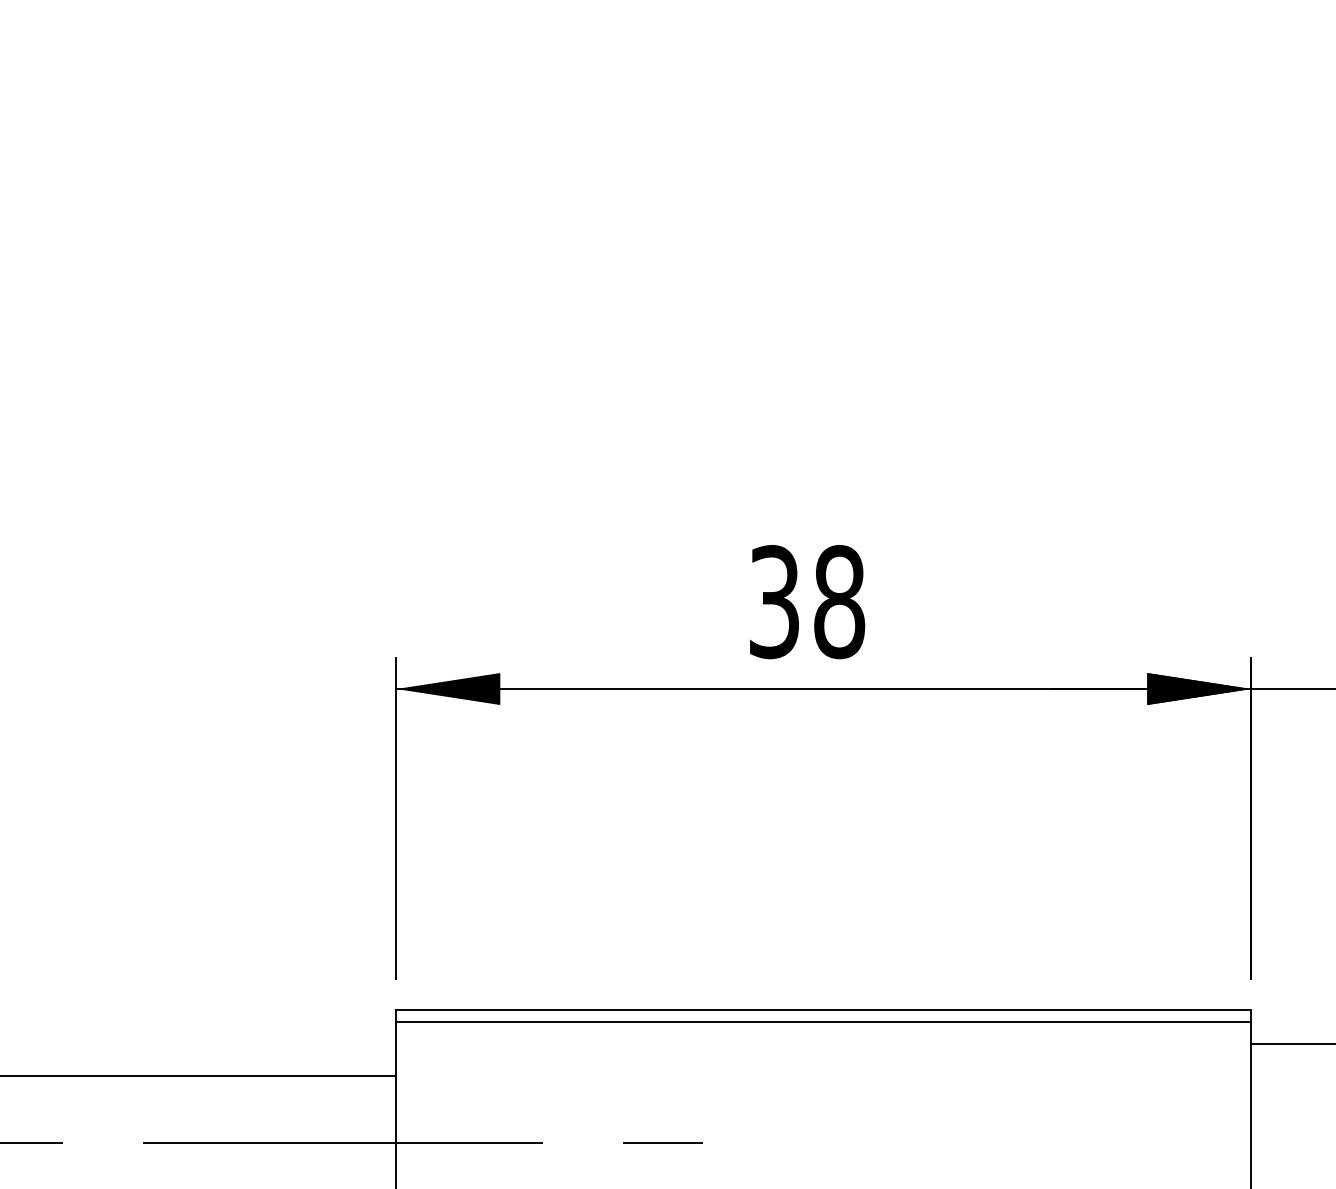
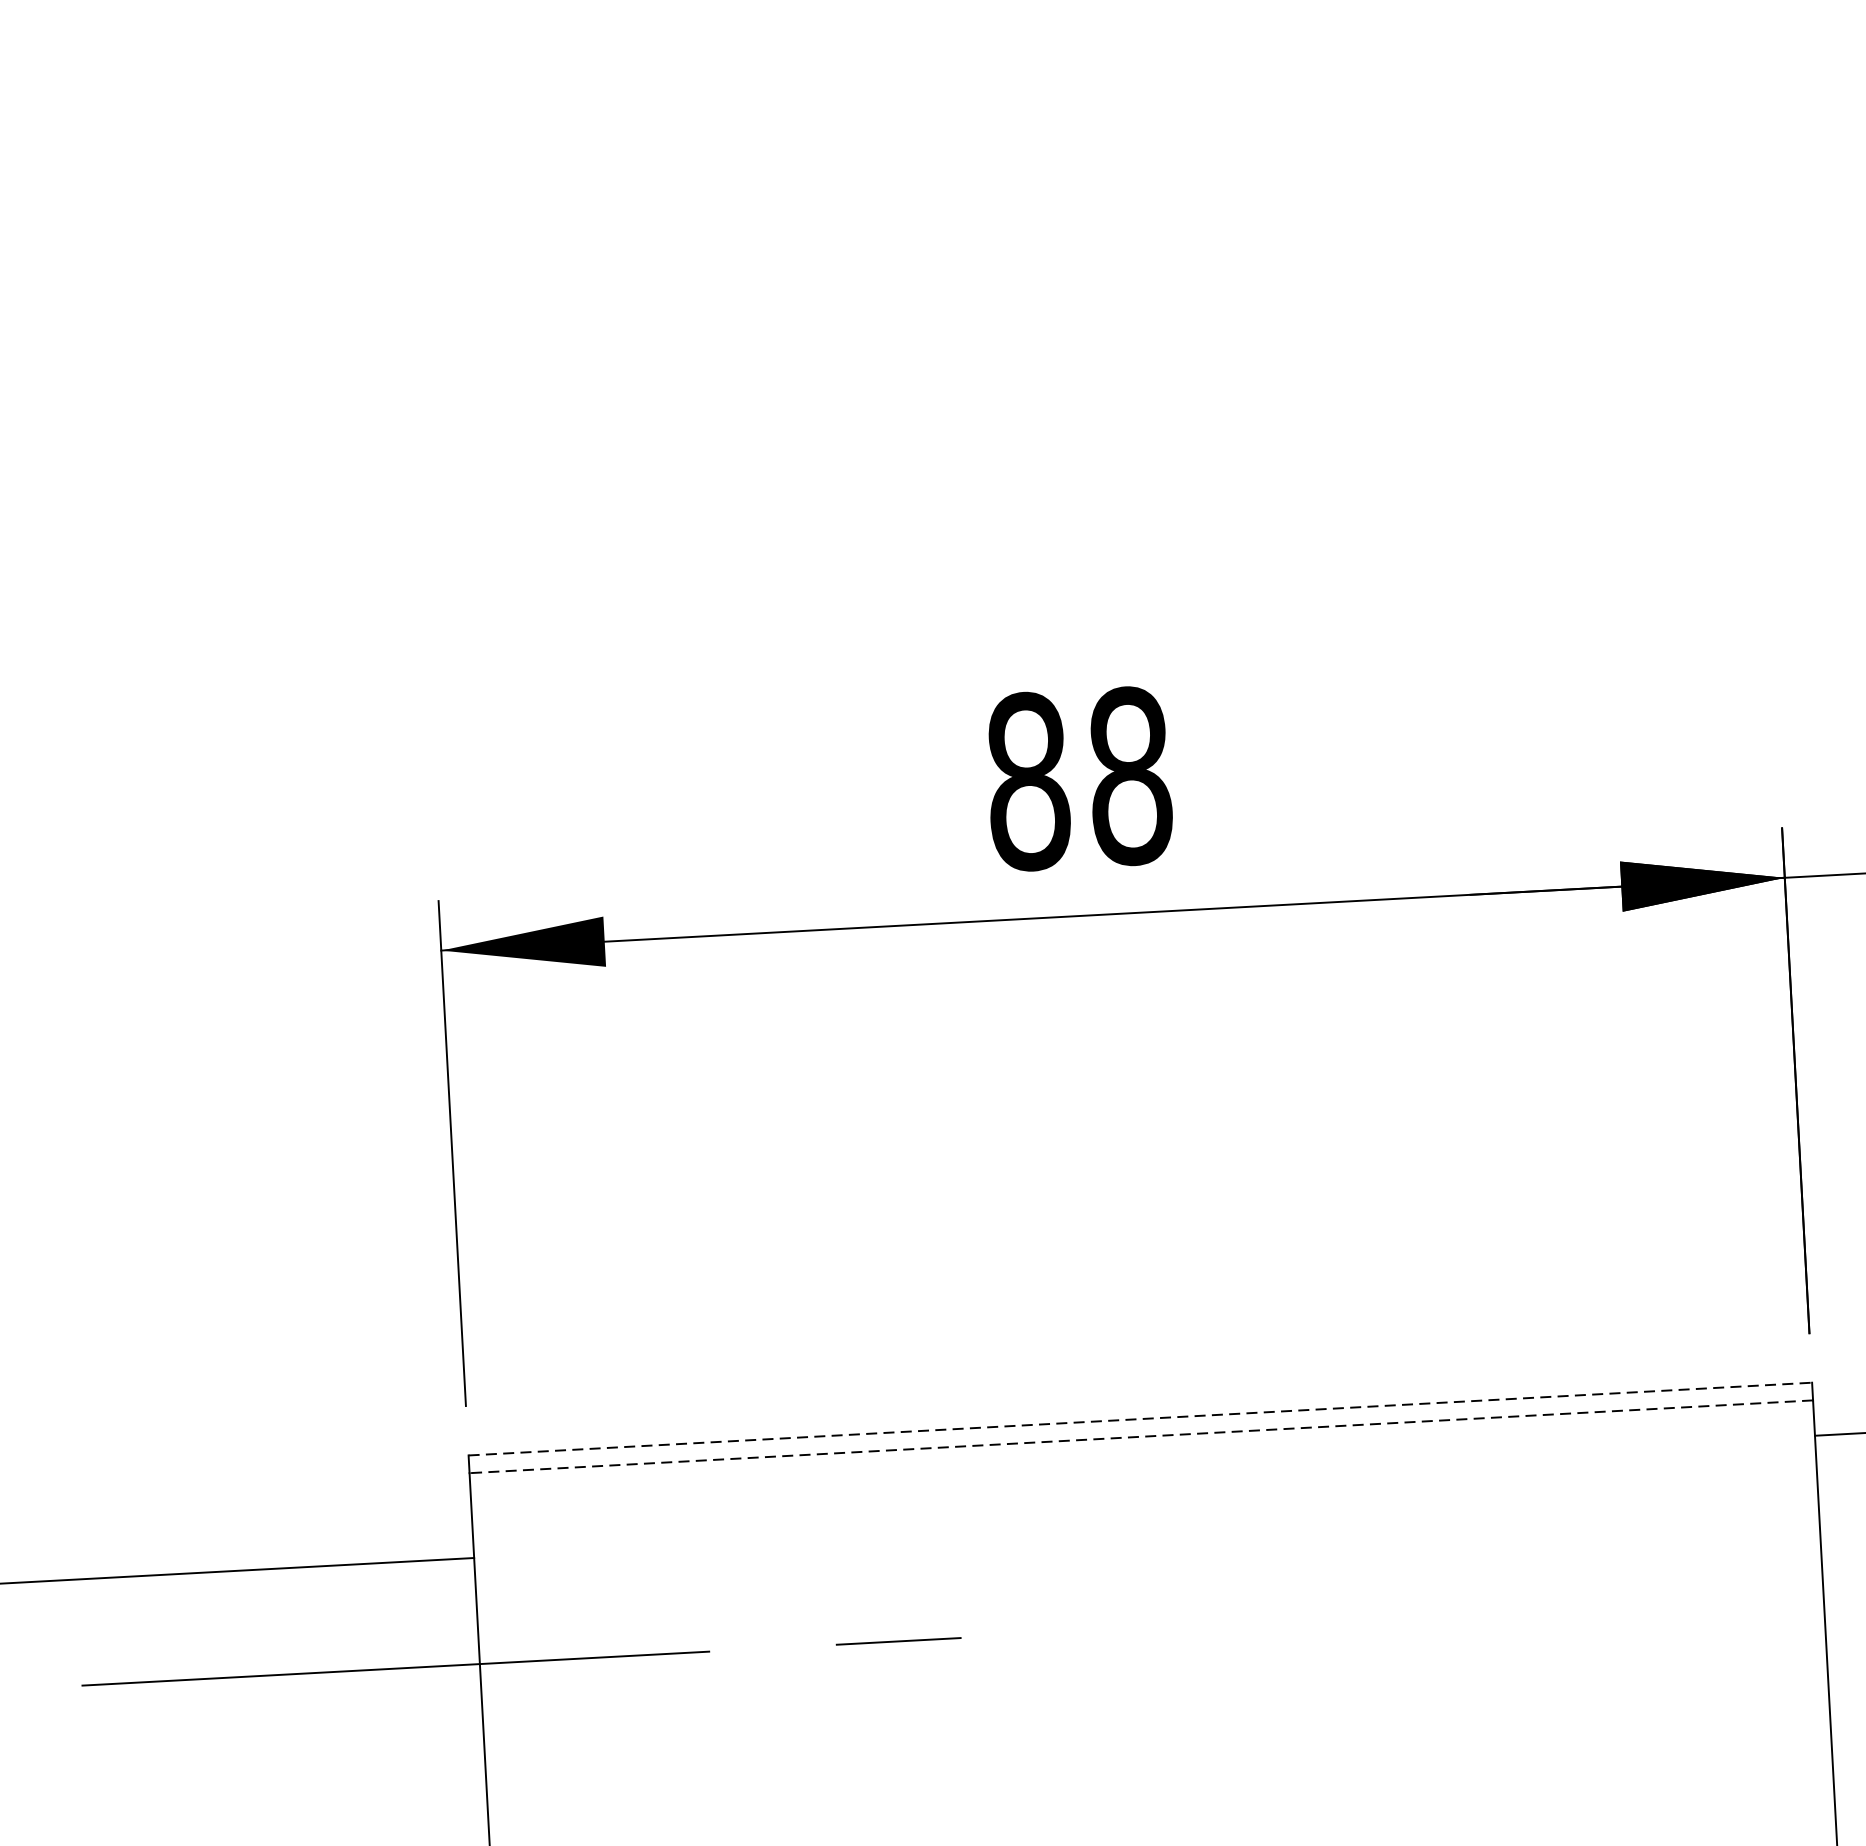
text: (774, 602) -> (1028, 782), 38 -> 88
line: (824, 1010) -> (1141, 1419), solid -> dashed
line: (823, 1021) -> (1140, 1436), solid -> dashed

